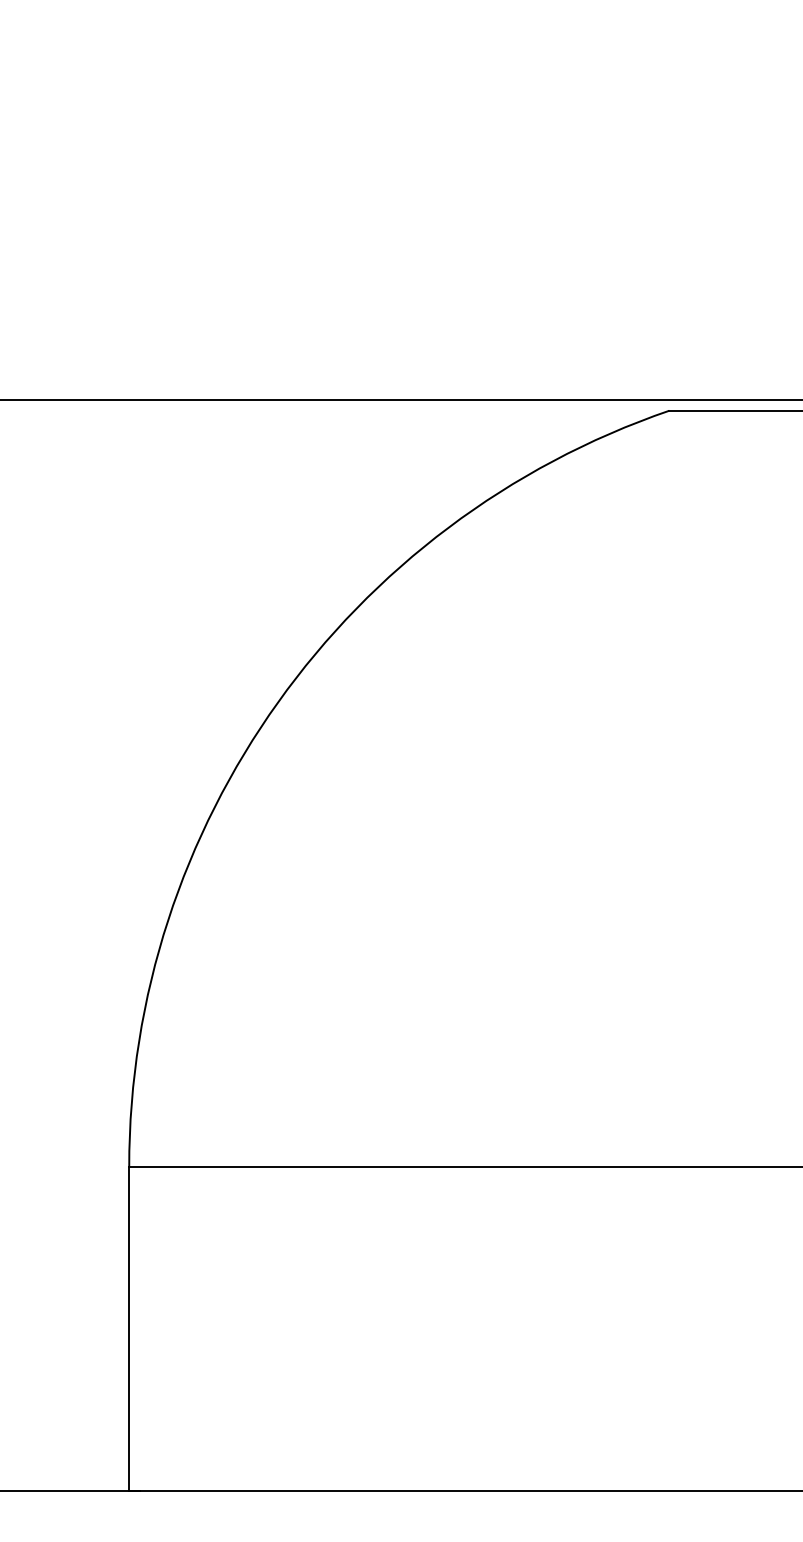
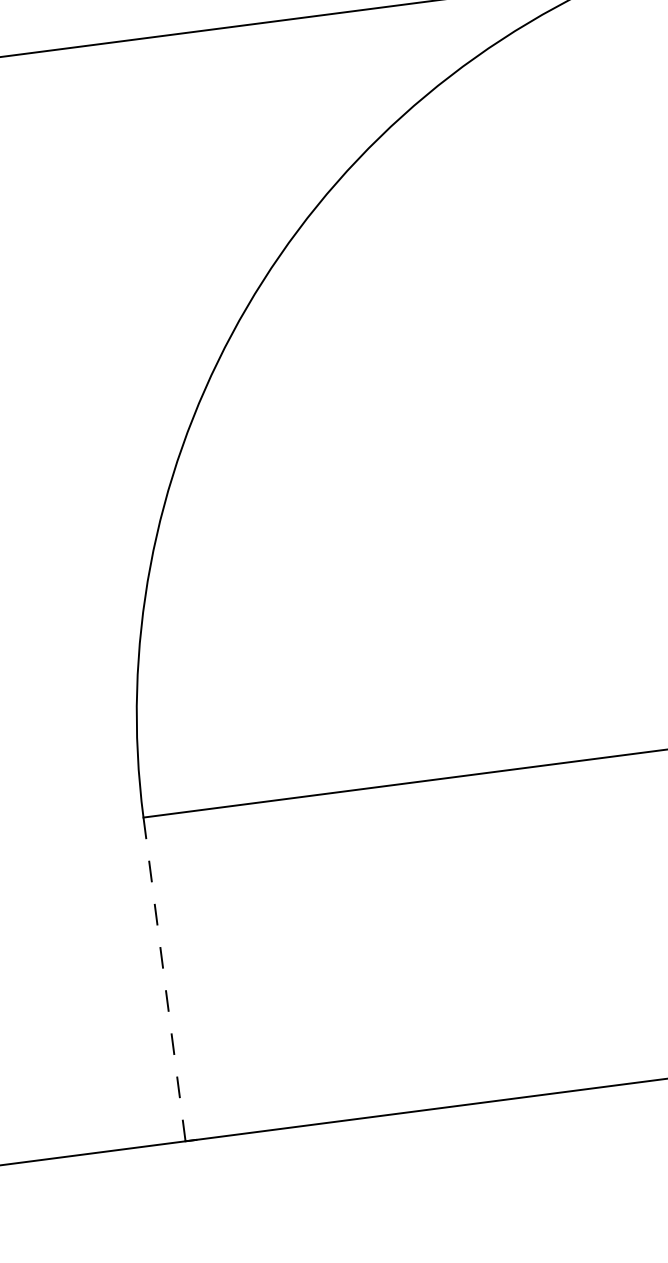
line: (129, 1329) -> (164, 979), solid -> dashed

